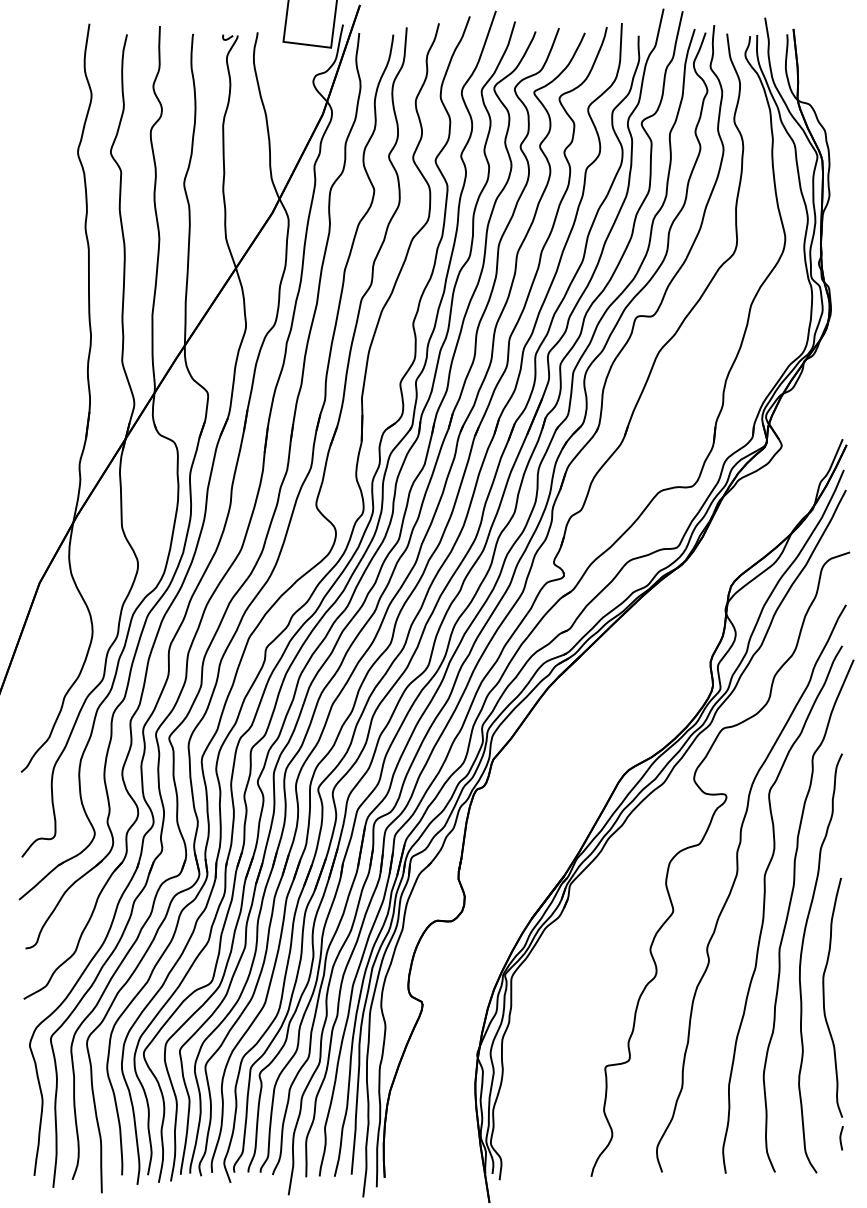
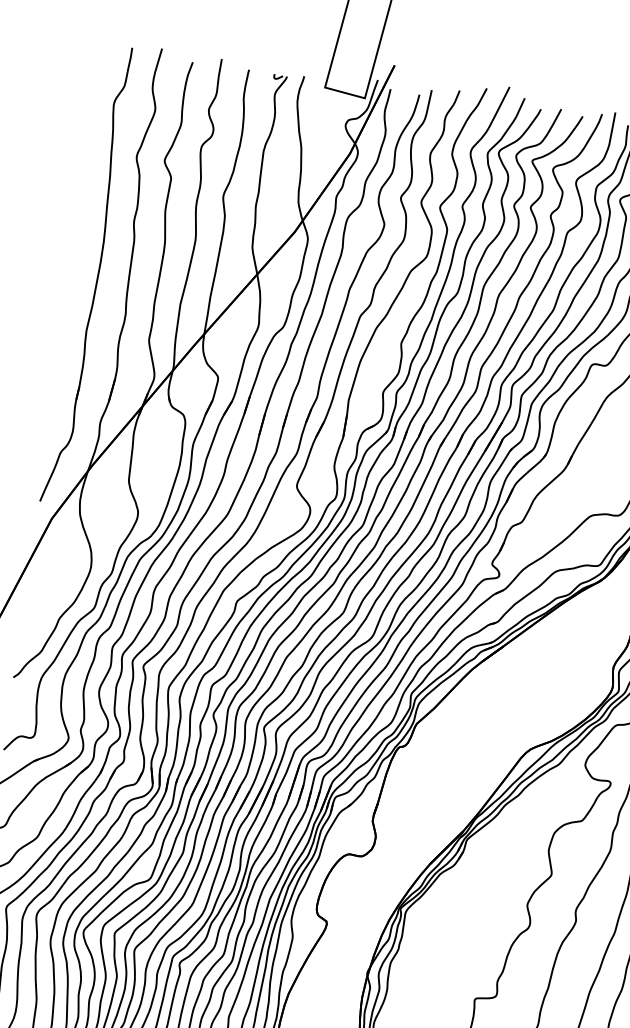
part: (51, 299) -> (96, 278), added

